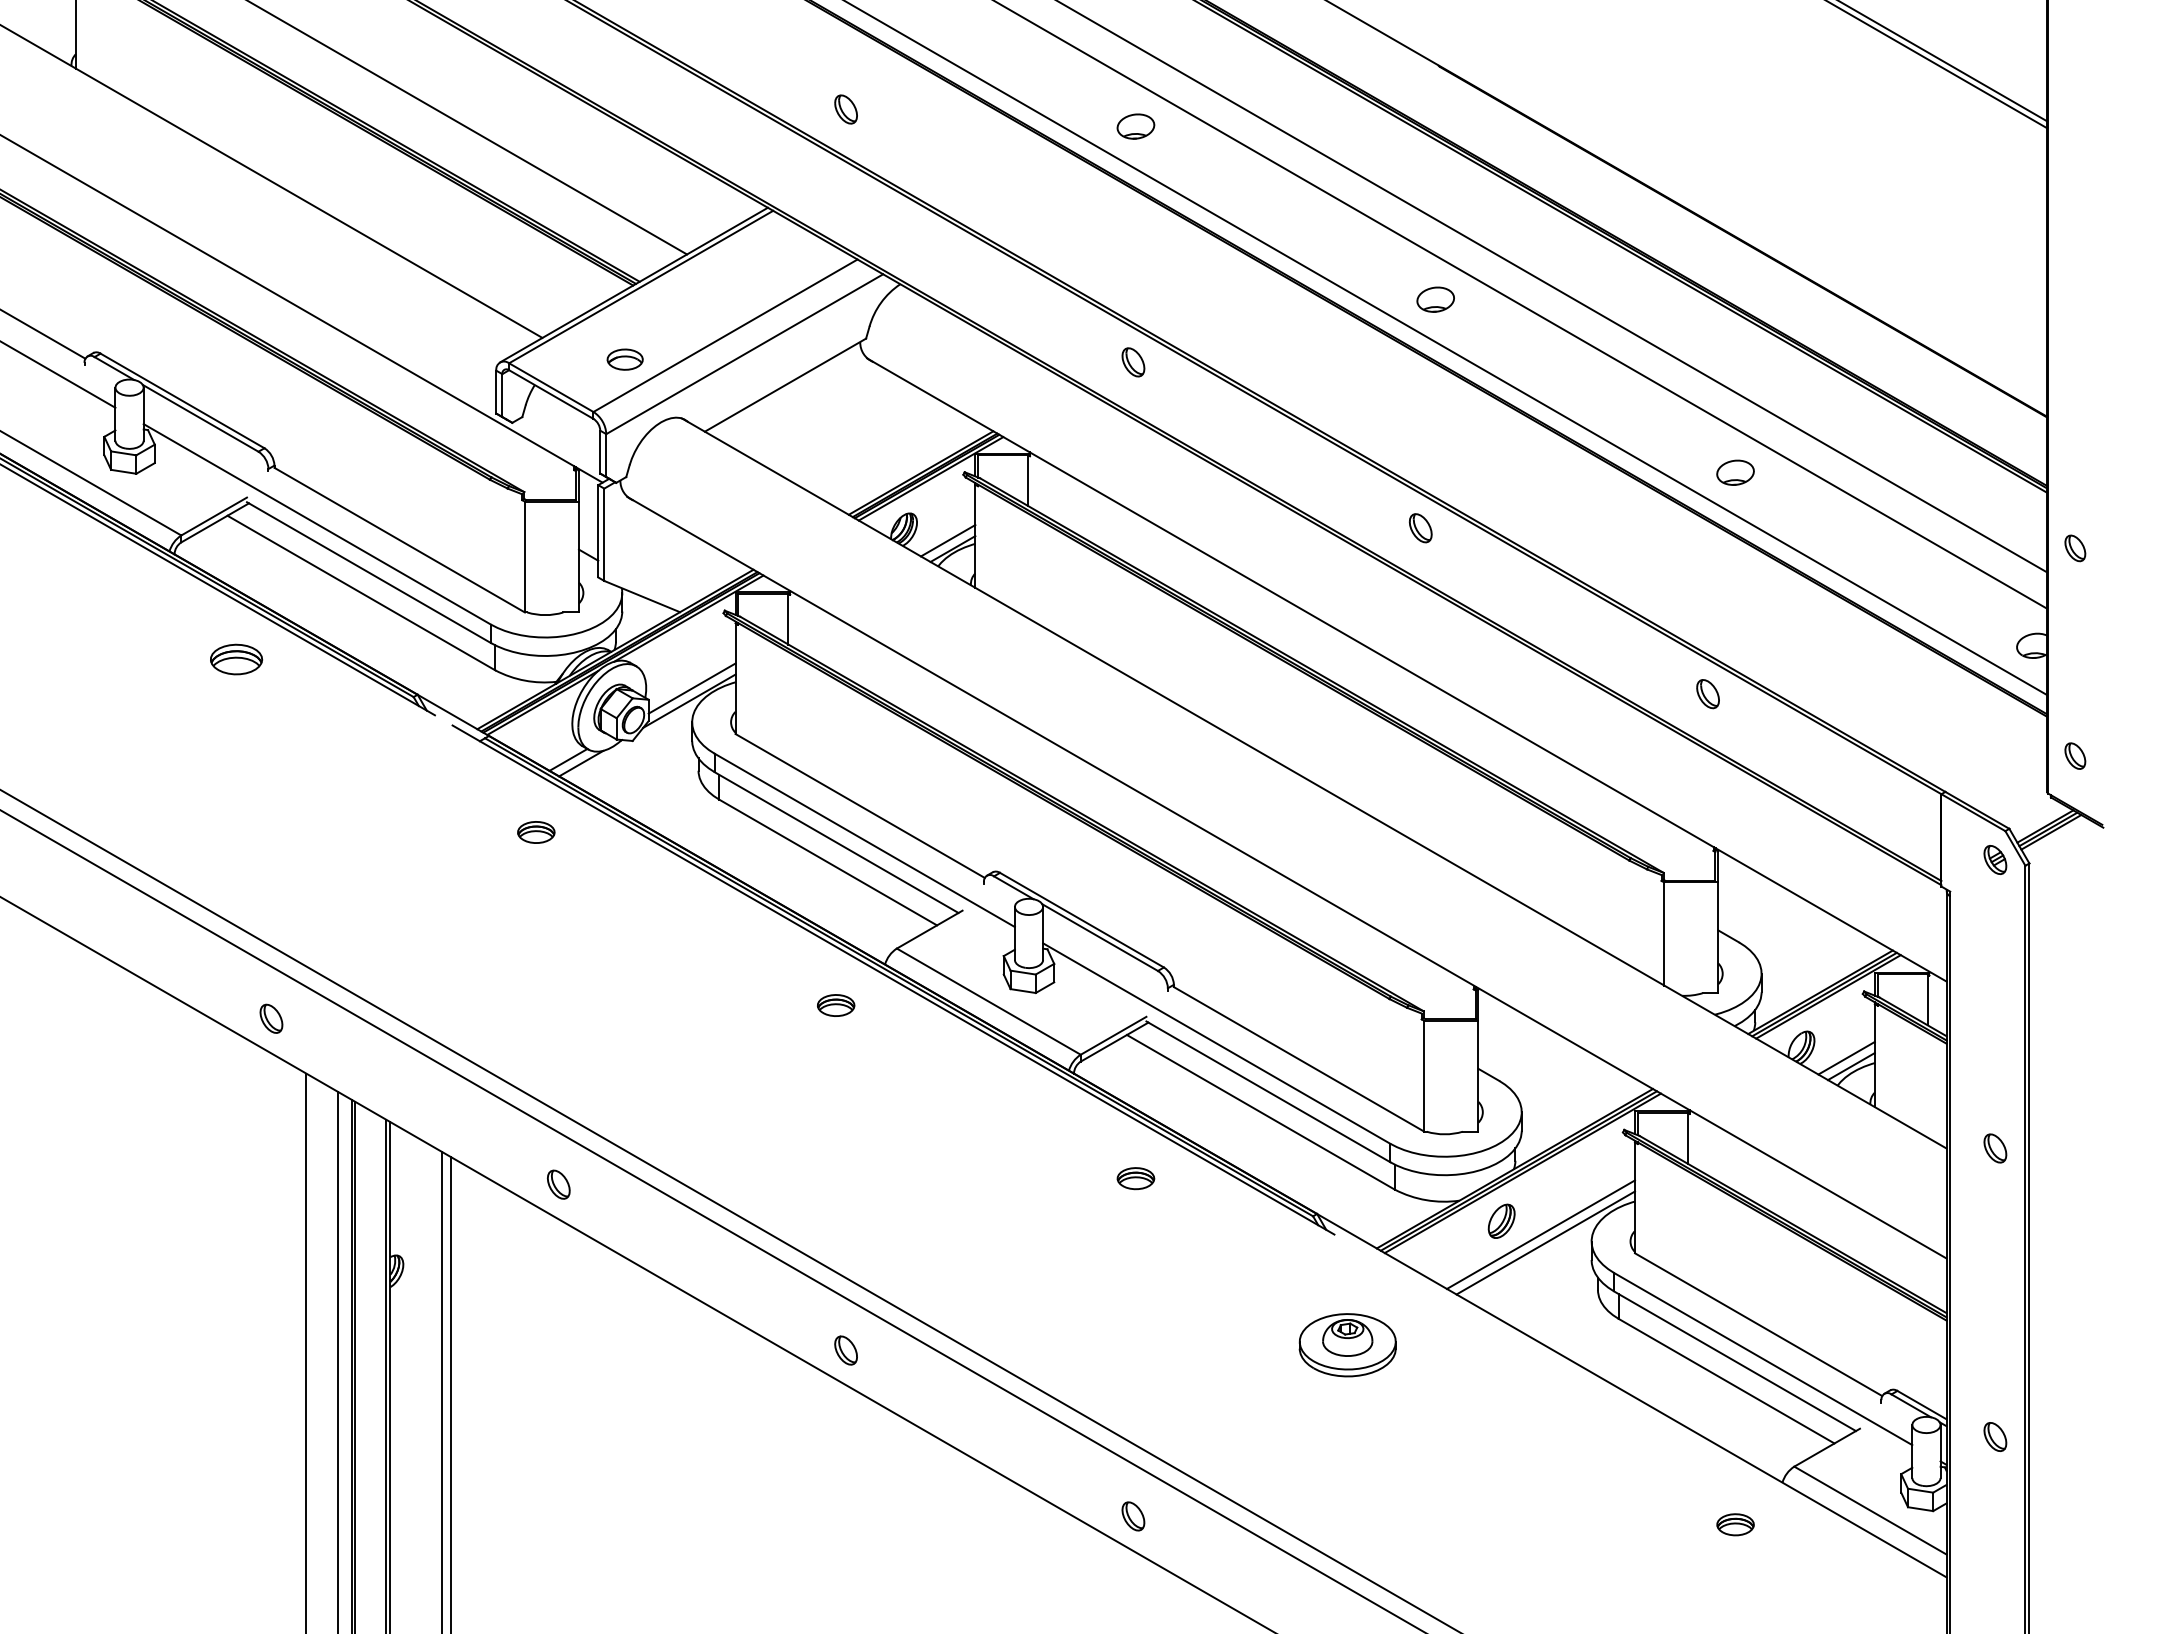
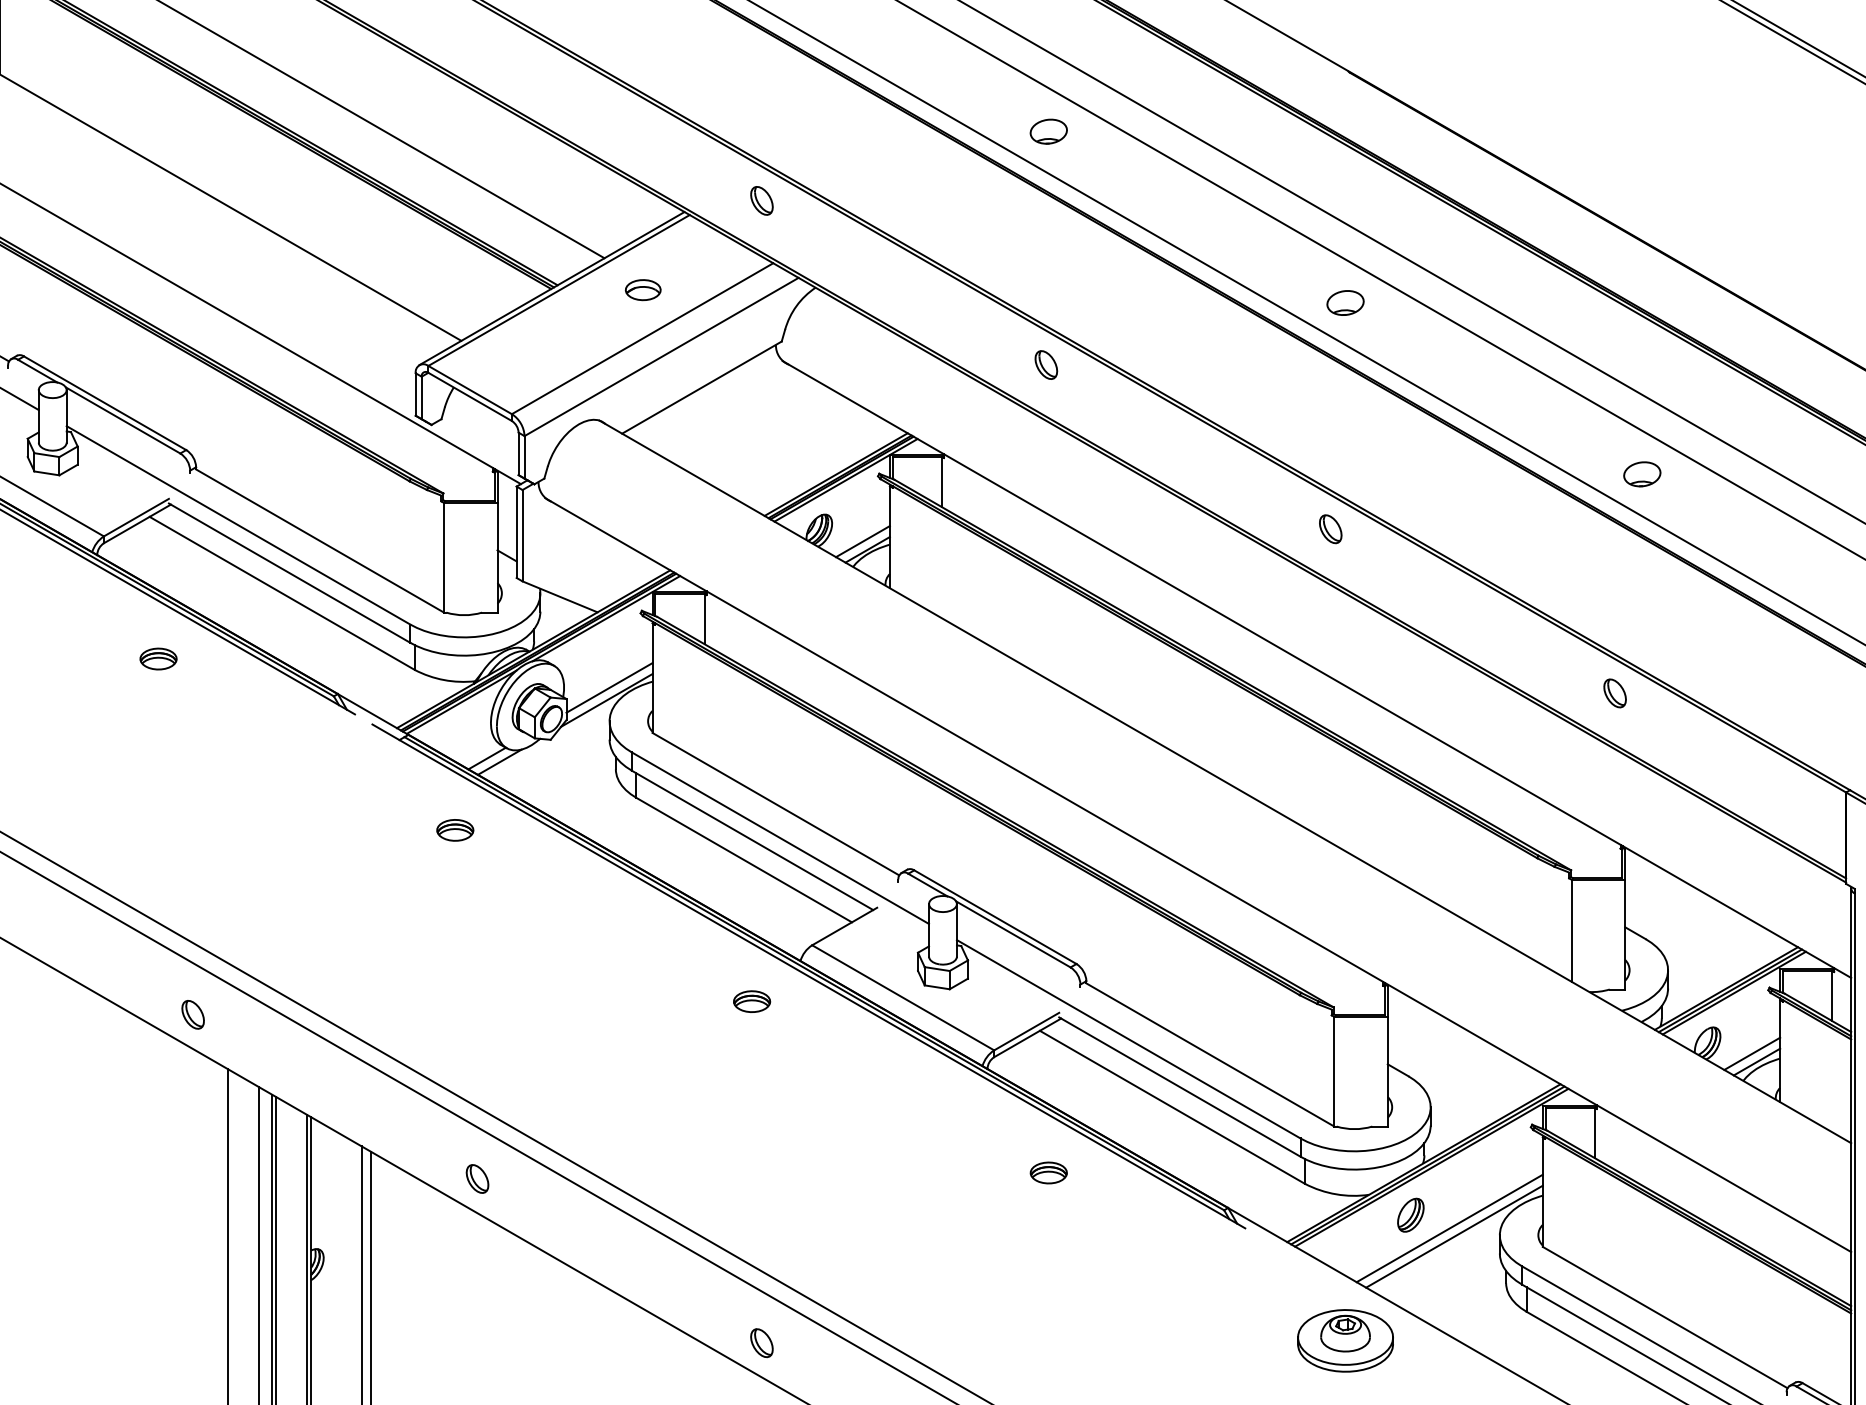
part: (845, 109) -> (761, 200), moved
part: (624, 359) -> (642, 289), moved
part: (236, 658) -> (158, 658), size x0.71
part: (1347, 1345) -> (1345, 1341), moved

